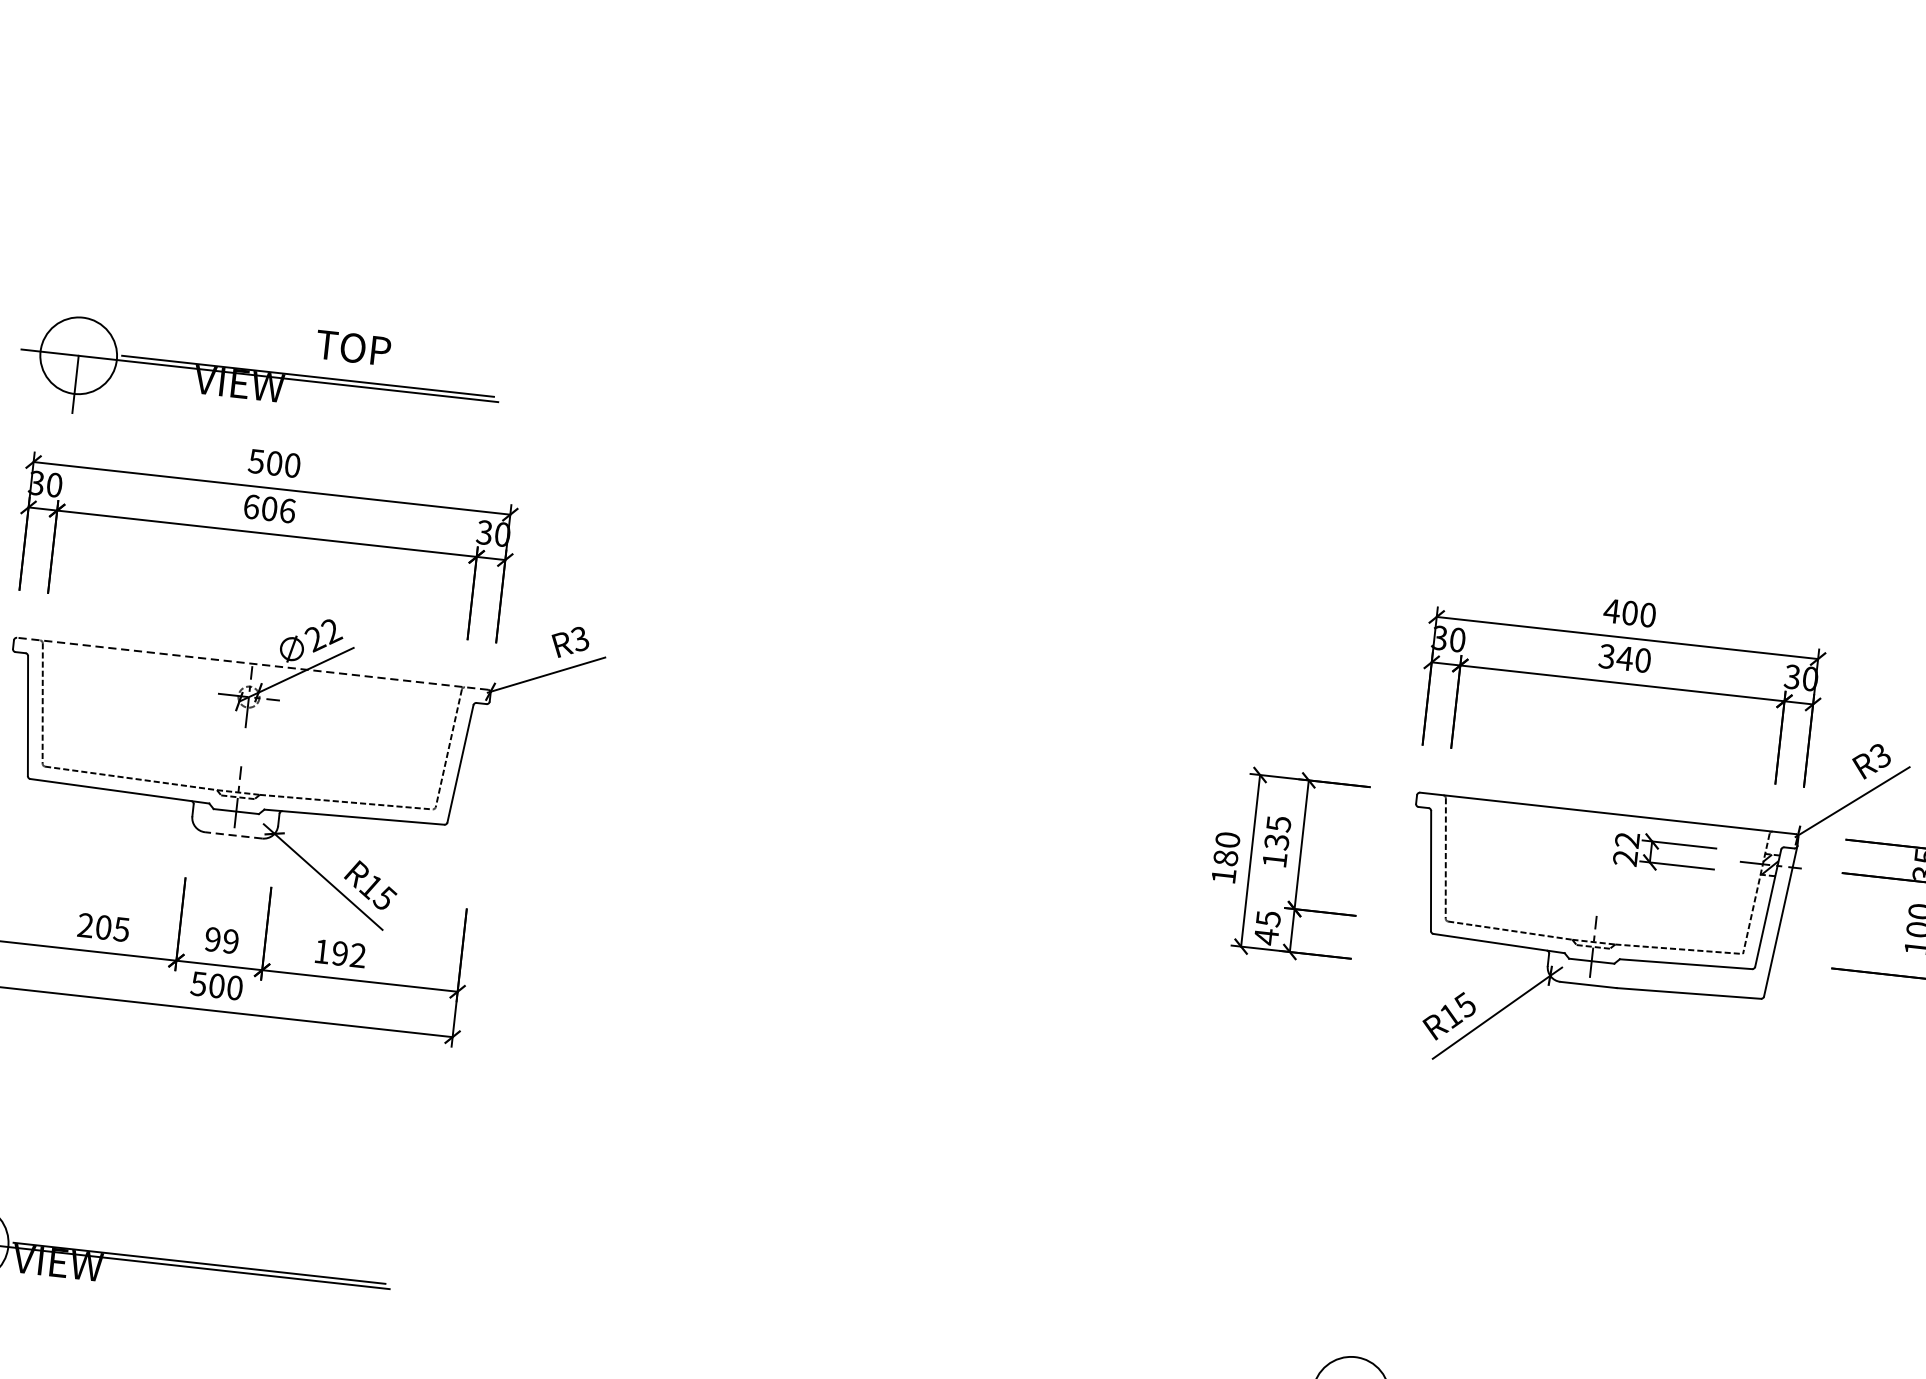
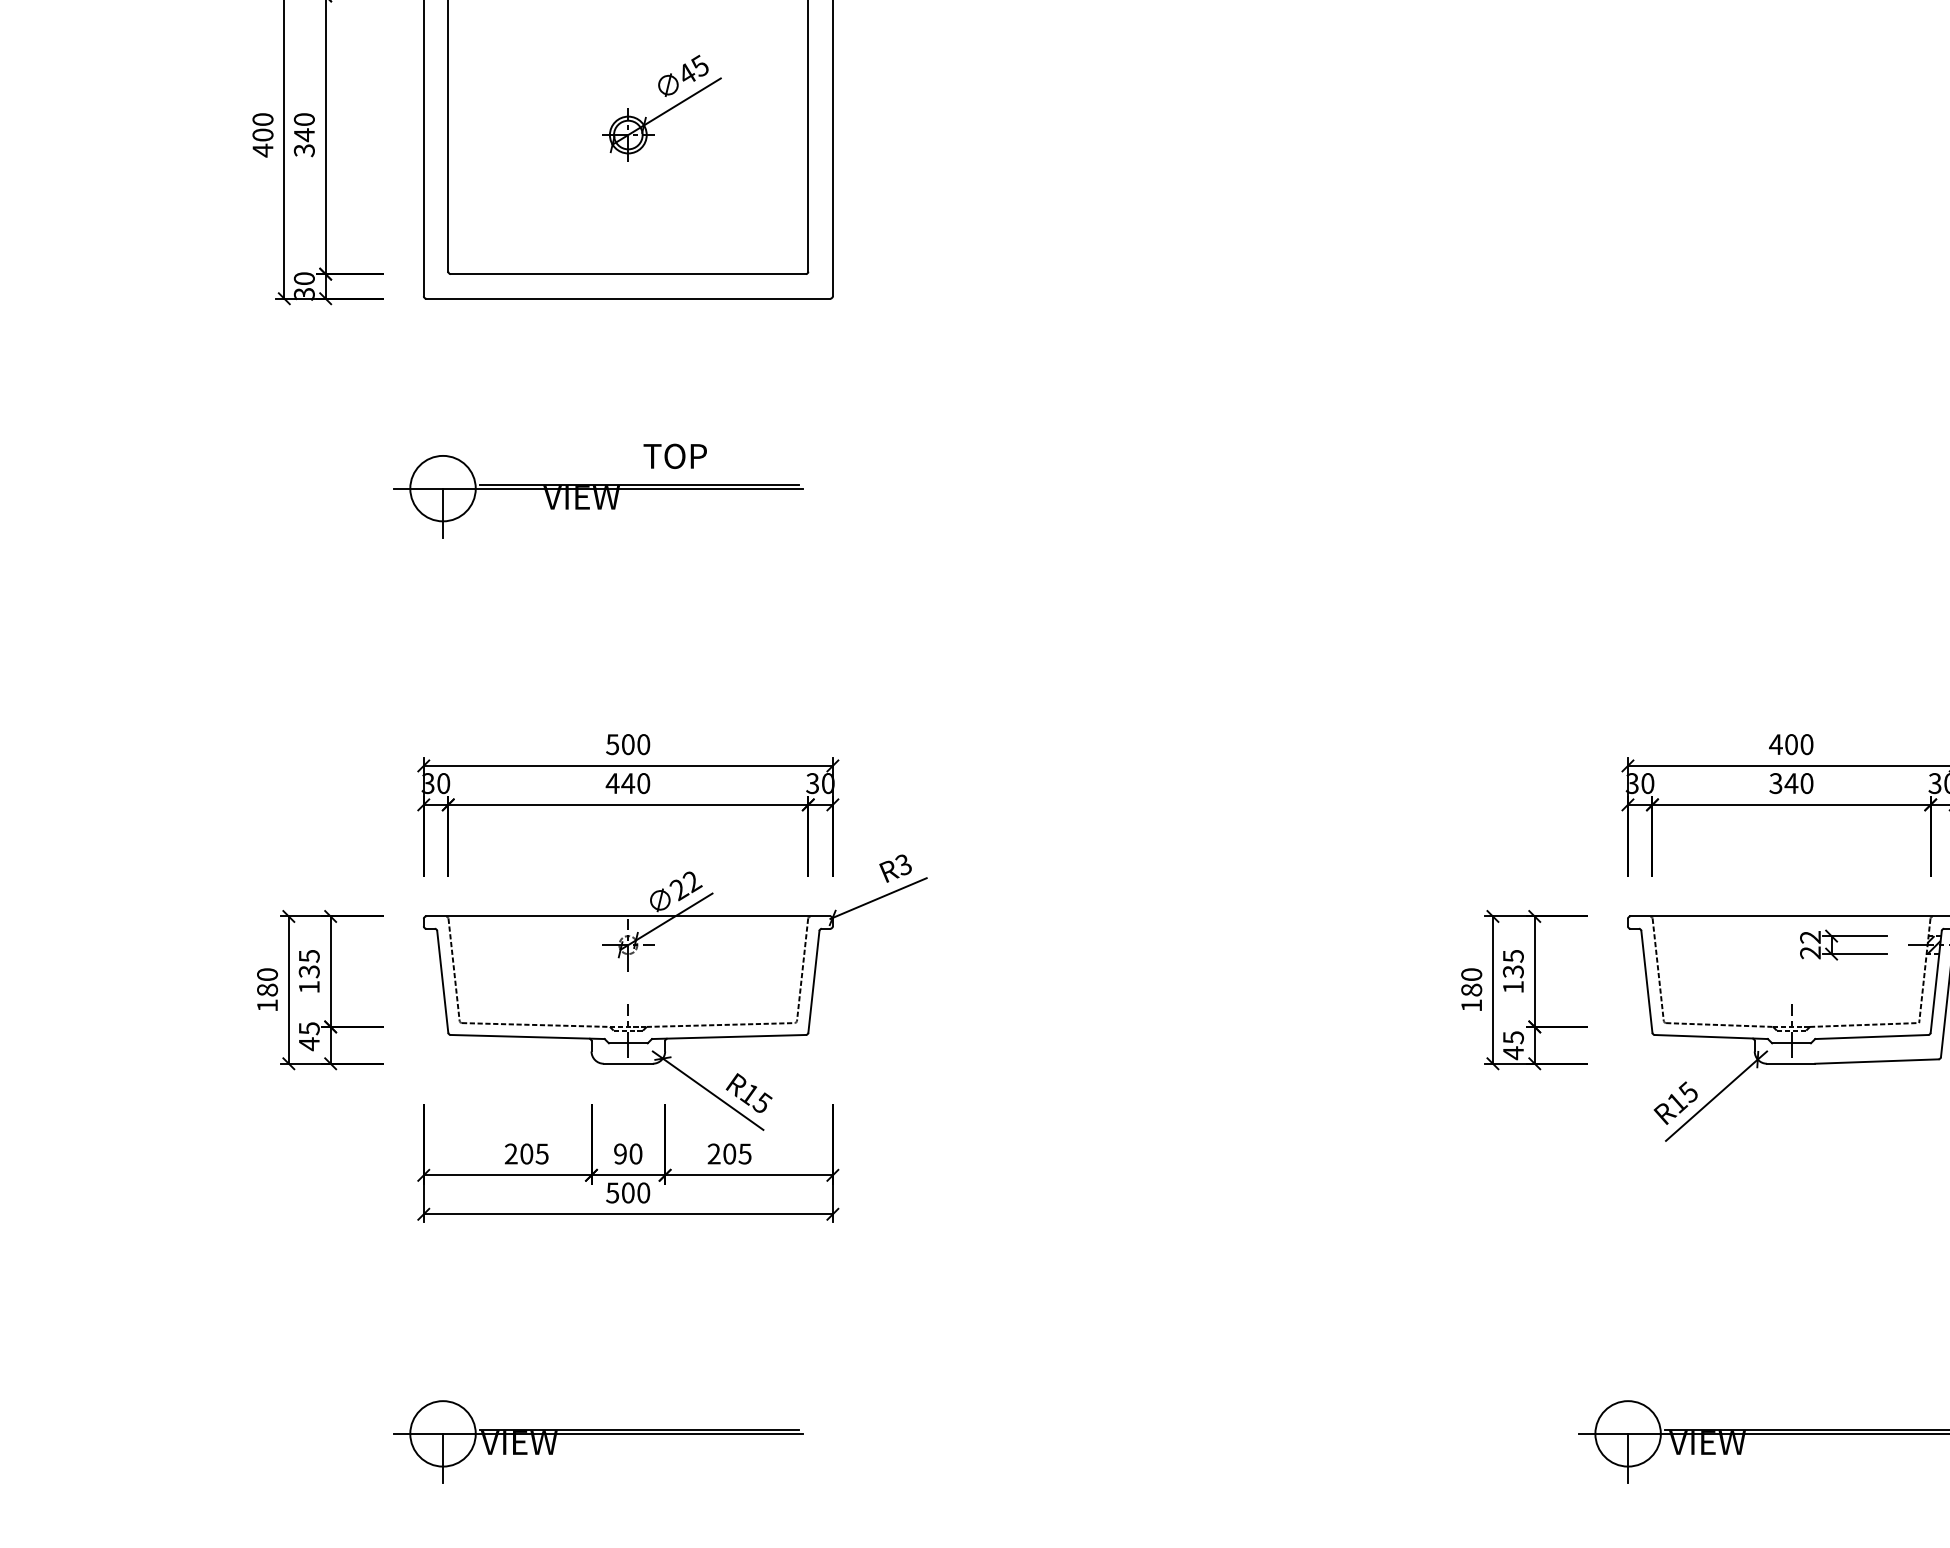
part: (259, 377) -> (598, 490), moved
text: (268, 508) -> (627, 783), 606 -> 440
line: (251, 663) -> (627, 916), dashed -> solid
line: (233, 835) -> (628, 1063), dashed -> solid
text: (230, 940) -> (635, 1153), 99 -> 90
text: (340, 952) -> (729, 1153), 192 -> 205

